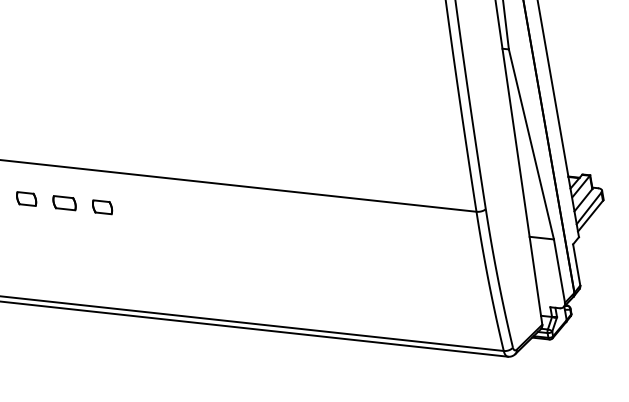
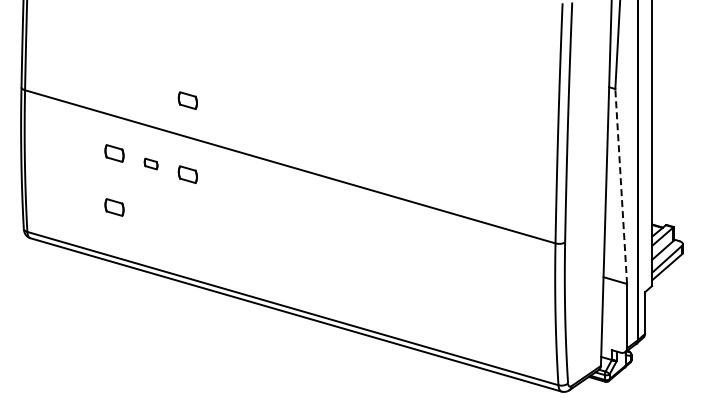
part: (89, 134) -> (187, 100), added
line: (531, 144) -> (621, 186), solid -> dashed
part: (63, 202) -> (150, 163), size x0.6
part: (35, 252) -> (114, 207), added

